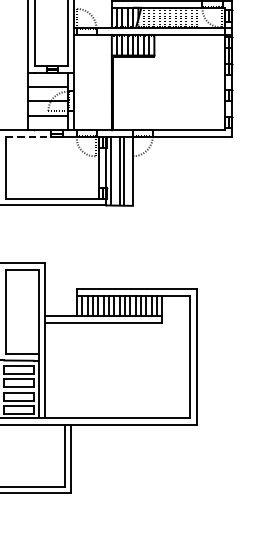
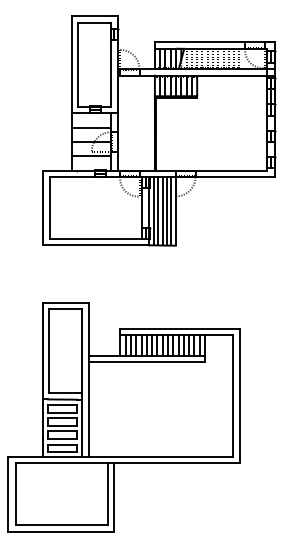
line: (28, 137) -> (72, 177), dashed -> solid
line: (115, 171) -> (158, 211), added
line: (128, 171) -> (171, 211), added

